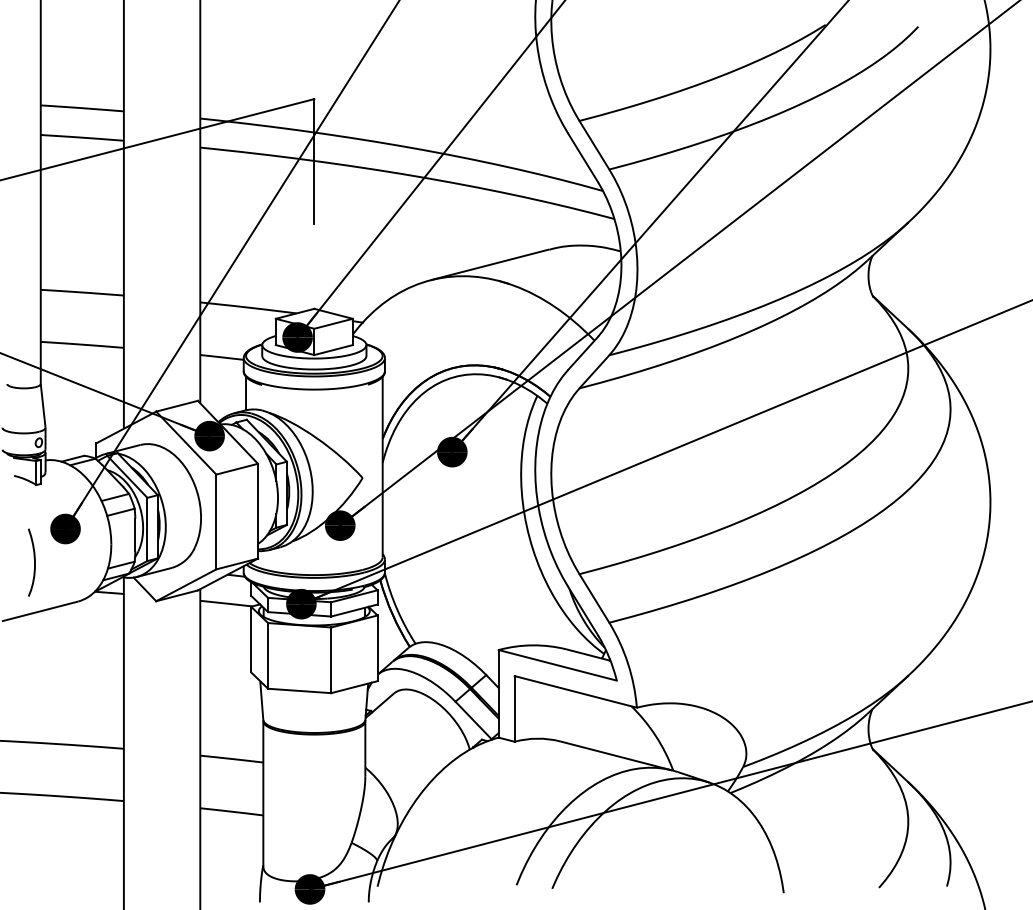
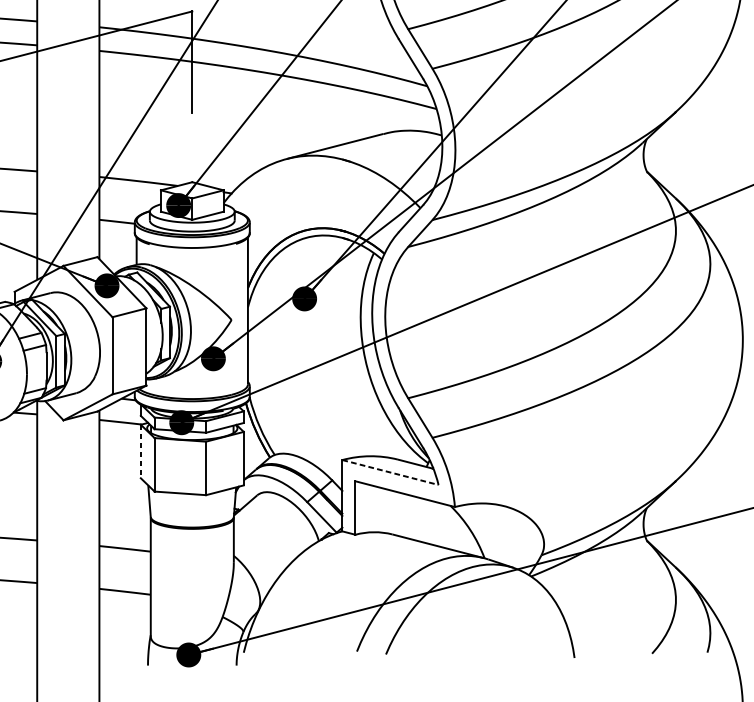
line: (251, 639) -> (141, 451), solid -> dashed
line: (557, 665) -> (390, 472), solid -> dashed

